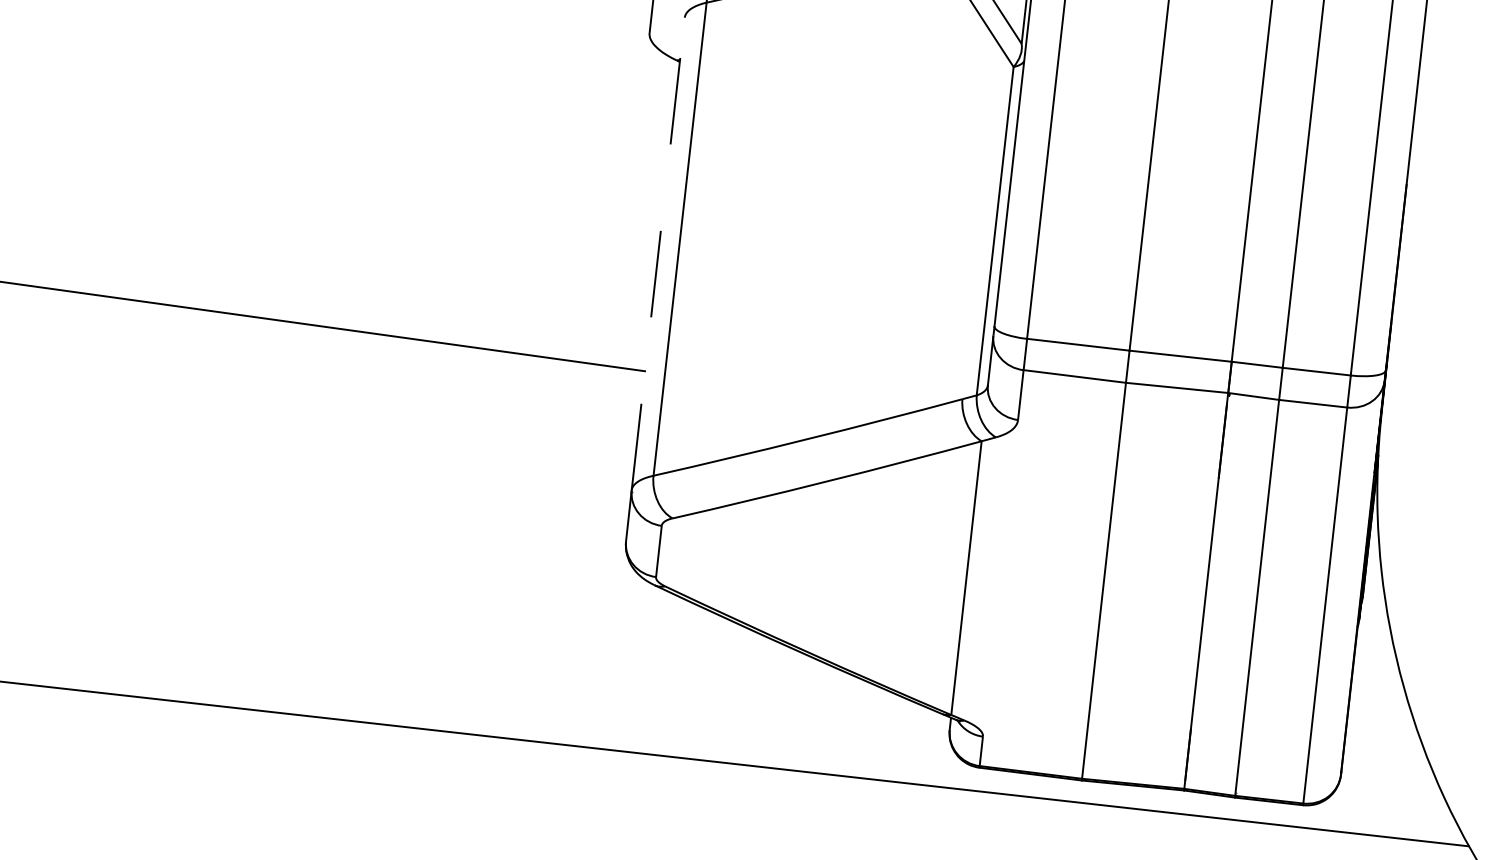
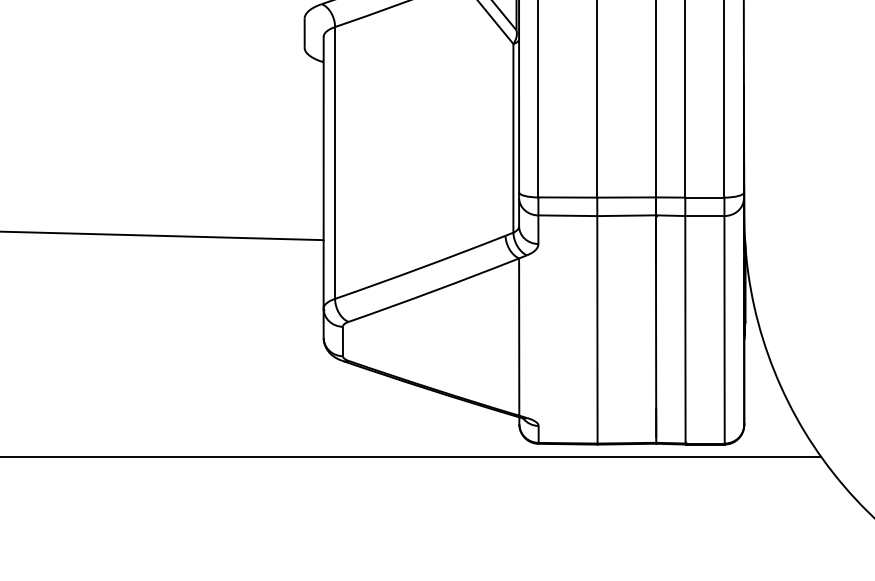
line: (658, 253) -> (323, 172), dashed -> solid

